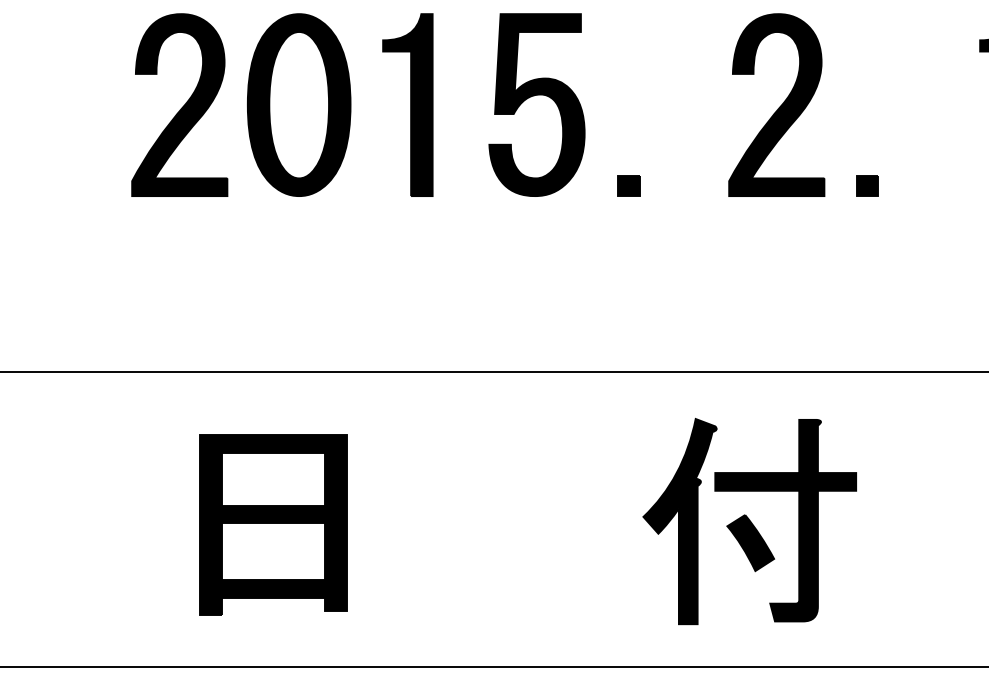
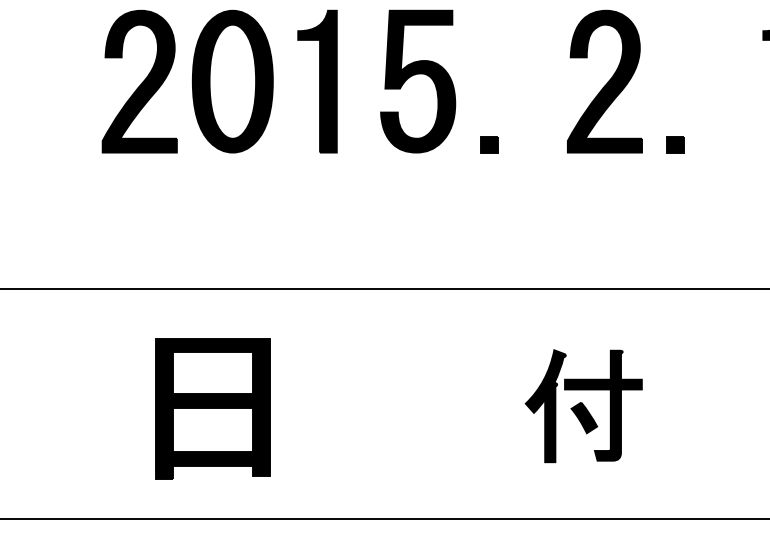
part: (749, 521) -> (583, 406), size x0.7

